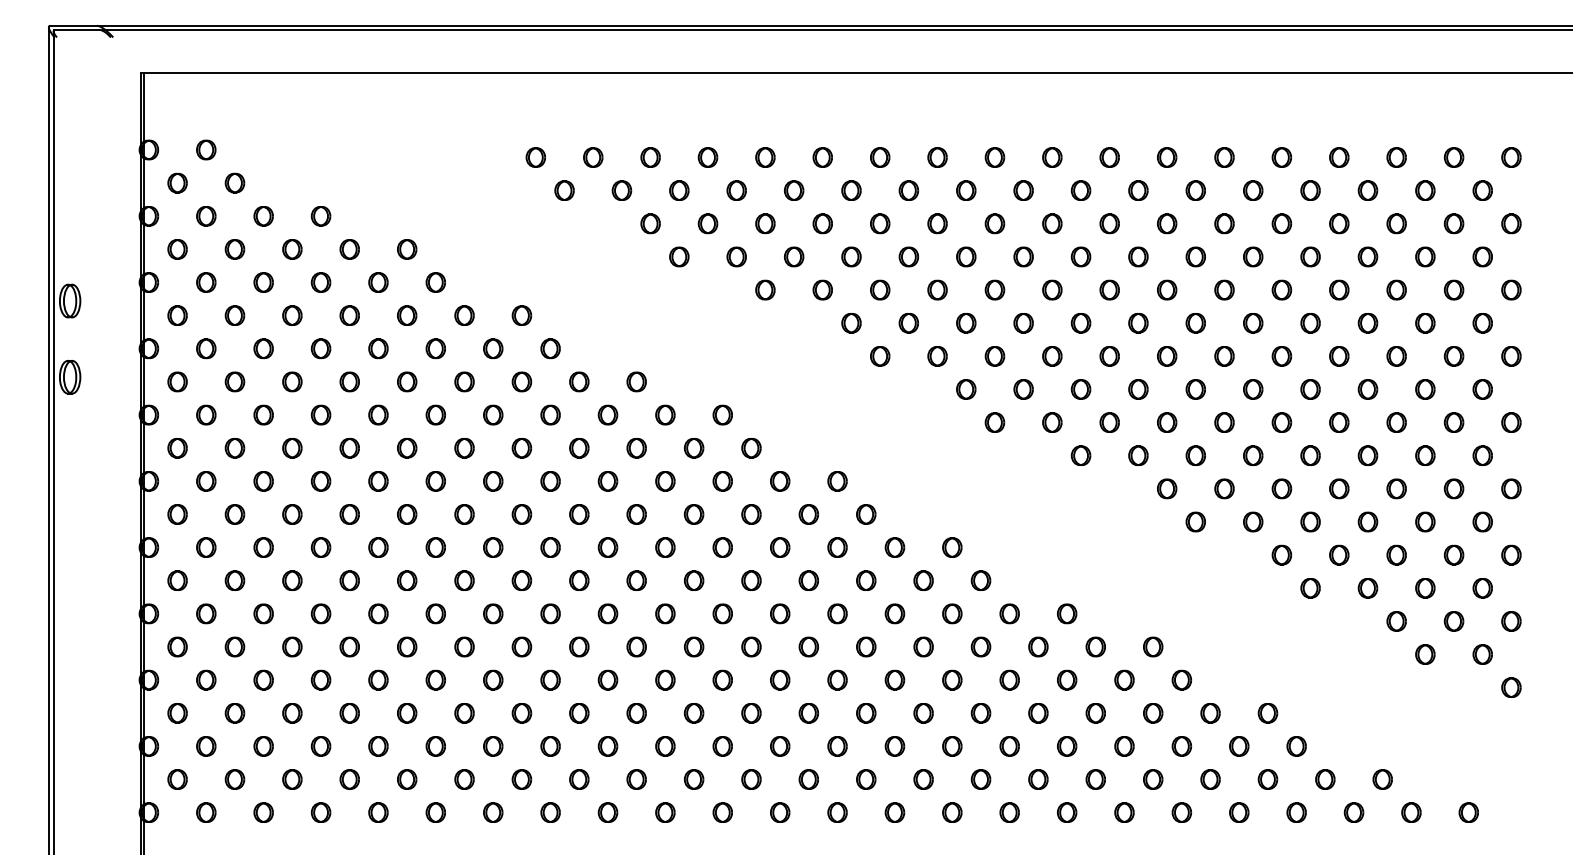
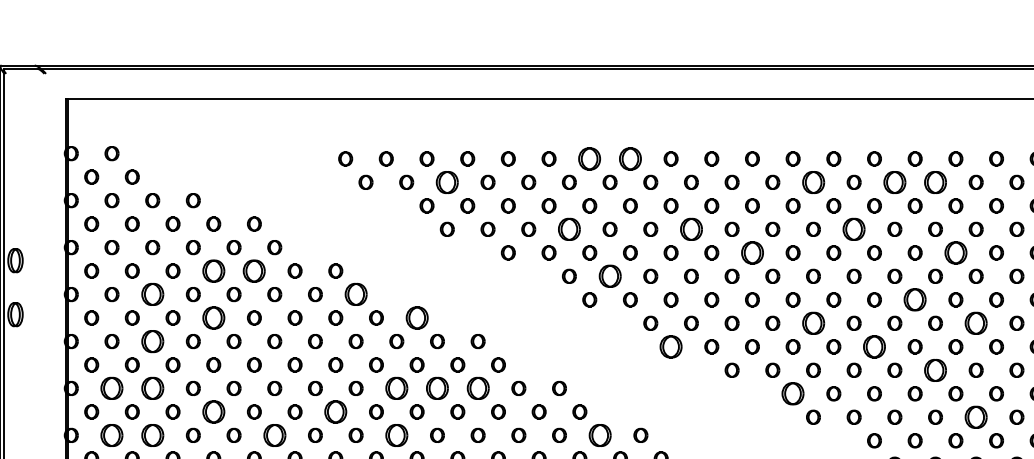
part: (880, 157) -> (589, 158), size x1.6
part: (937, 157) -> (630, 158), size x1.6
part: (679, 190) -> (447, 182), size x1.6
part: (1195, 190) -> (813, 182), size x1.6
part: (1310, 190) -> (894, 182), size x1.6
part: (1367, 190) -> (935, 182), size x1.6
part: (851, 256) -> (569, 229), size x1.6
part: (1023, 256) -> (691, 229), size x1.6
part: (1253, 256) -> (854, 229), size x1.6
part: (1109, 289) -> (752, 252), size x1.6
part: (1396, 289) -> (955, 252), size x1.6
part: (349, 315) -> (213, 270), size x1.6
part: (407, 315) -> (254, 270), size x1.6
part: (908, 323) -> (609, 276), size x1.6
part: (263, 348) -> (152, 294), size x1.6
part: (550, 348) -> (356, 294), size x1.6
part: (1339, 356) -> (915, 299), size x1.6
part: (349, 381) -> (213, 317), size x1.6
part: (636, 381) -> (416, 317), size x1.6
part: (1195, 389) -> (813, 323), size x1.6
part: (1425, 389) -> (976, 323), size x1.6
part: (263, 414) -> (152, 341), size x1.6
part: (994, 422) -> (670, 346), size x1.6
part: (1281, 422) -> (874, 346), size x1.6
part: (1367, 455) -> (935, 370), size x1.6
part: (206, 481) -> (112, 388), size x1.6
part: (263, 481) -> (152, 388), size x1.6
part: (607, 481) -> (396, 388), size x1.6
part: (665, 481) -> (437, 388), size x1.6
part: (722, 481) -> (477, 388), size x1.6
part: (1167, 488) -> (793, 393), size x1.6
part: (349, 514) -> (213, 411), size x1.6
part: (521, 514) -> (335, 411), size x1.6
part: (1425, 521) -> (976, 416), size x1.6
part: (206, 547) -> (112, 435), size x1.6
part: (263, 547) -> (152, 435), size x1.6
part: (435, 547) -> (274, 435), size x1.6
part: (607, 547) -> (396, 435), size x1.6
part: (894, 547) -> (599, 435), size x1.6

